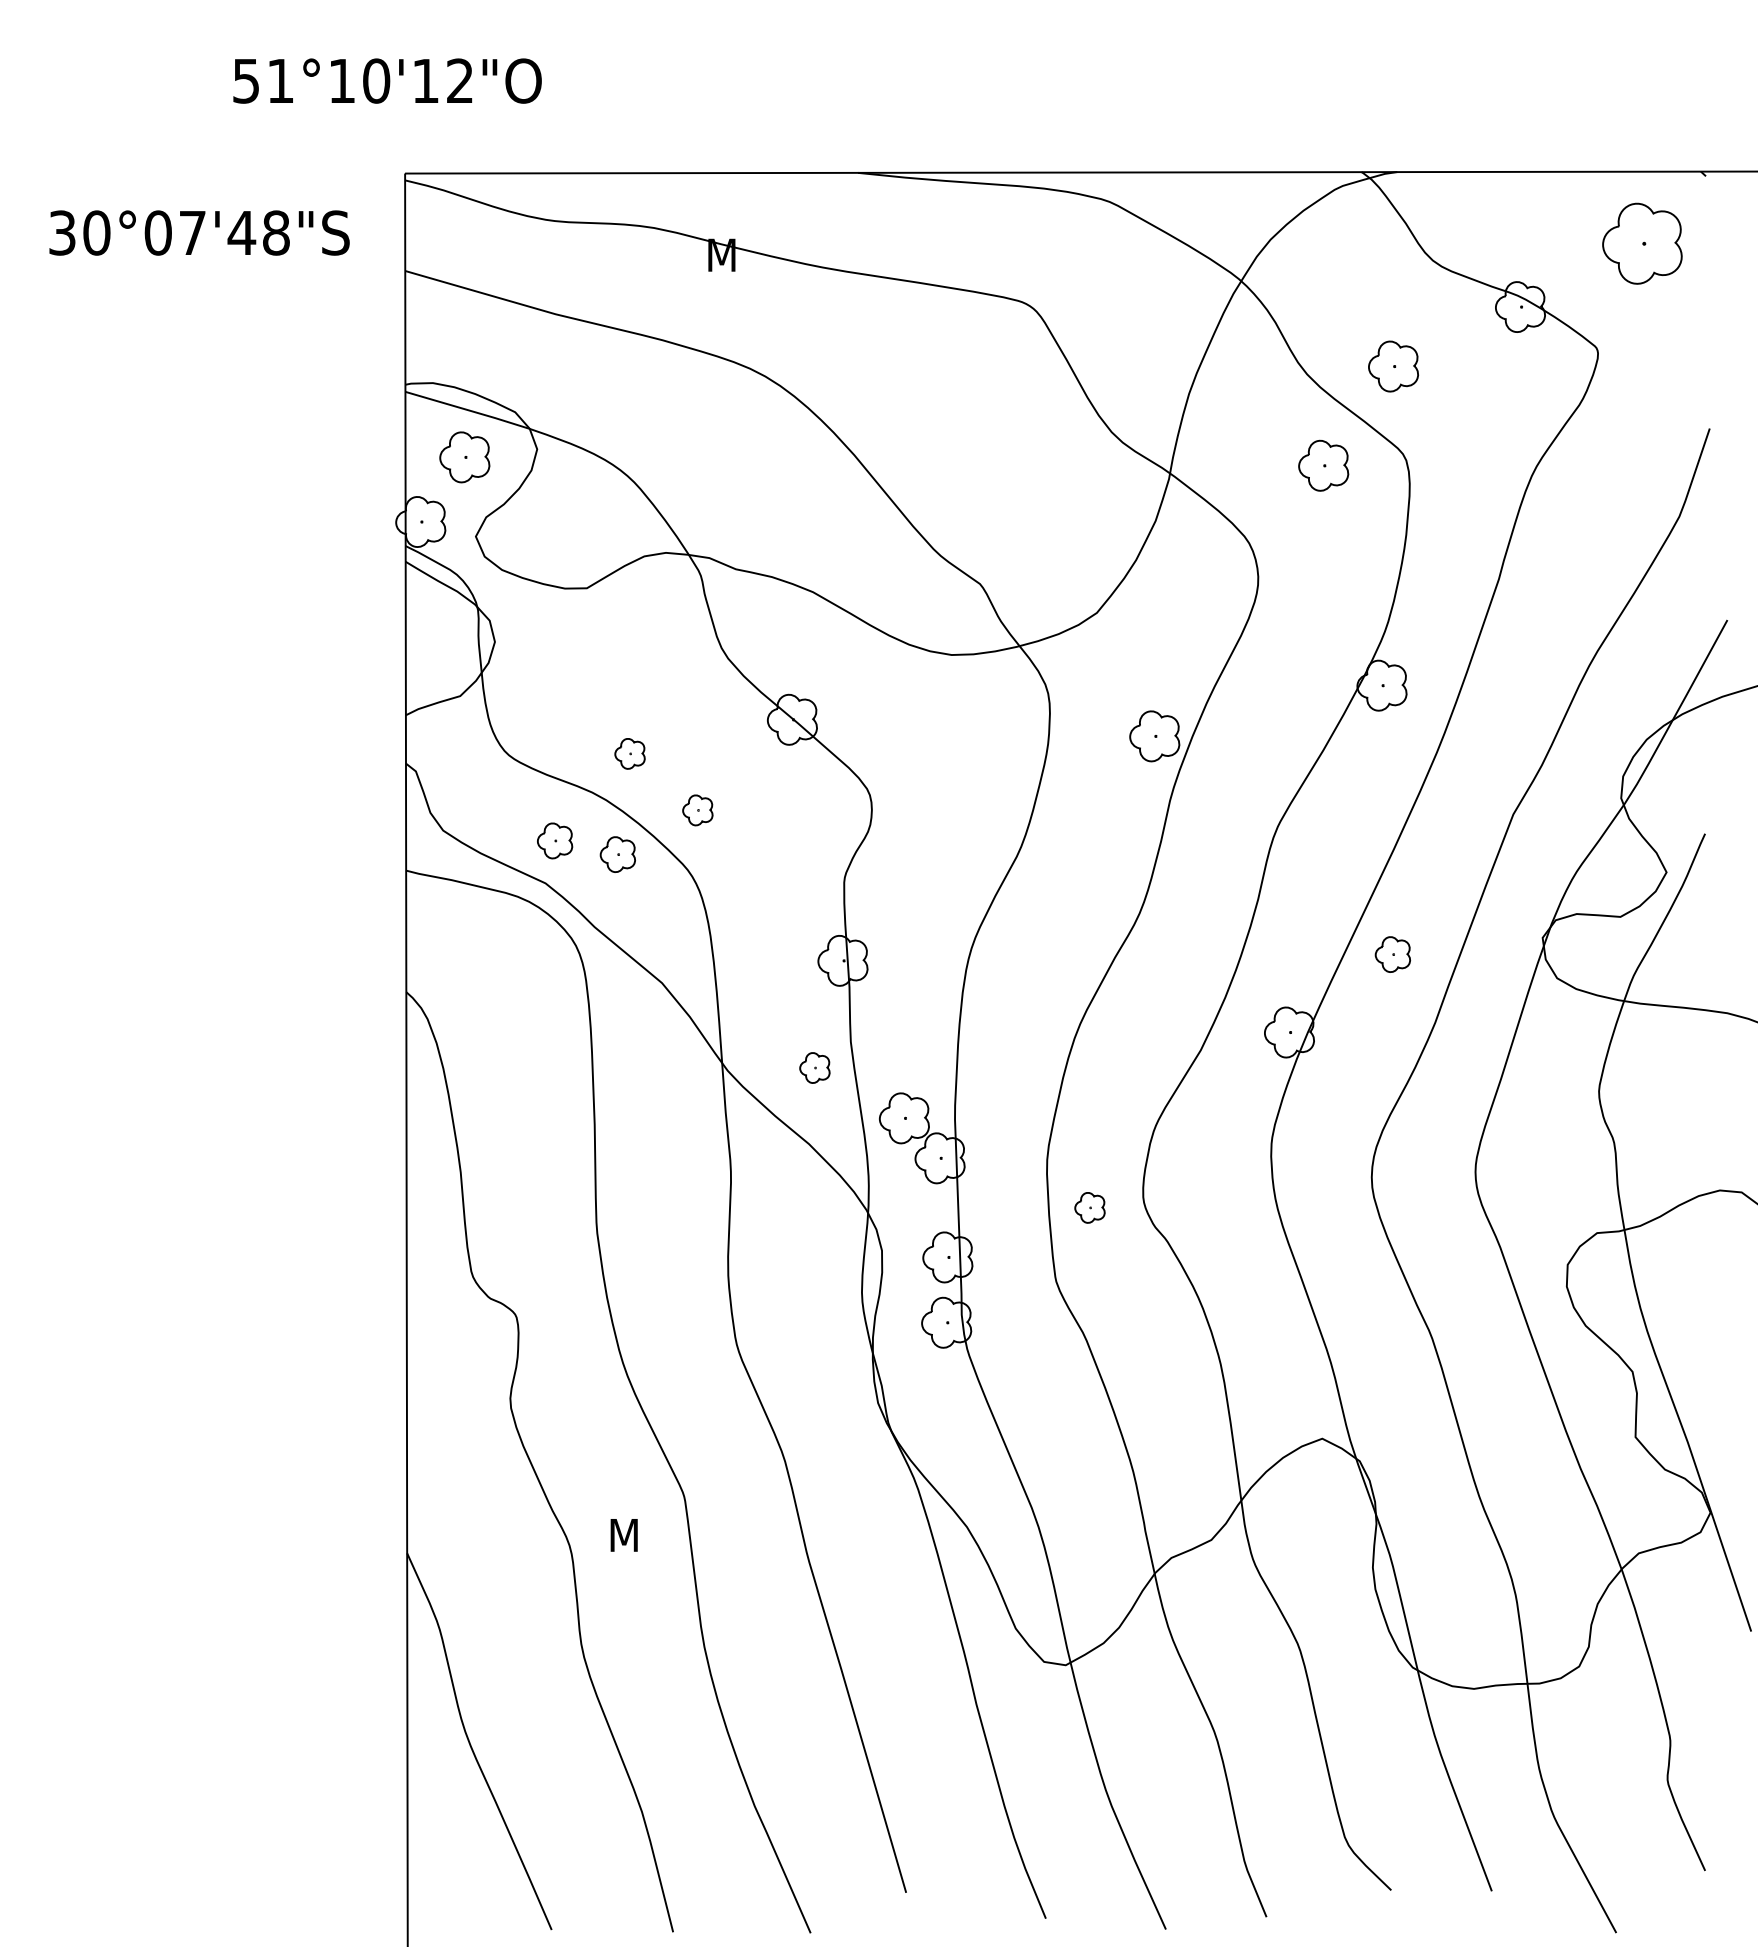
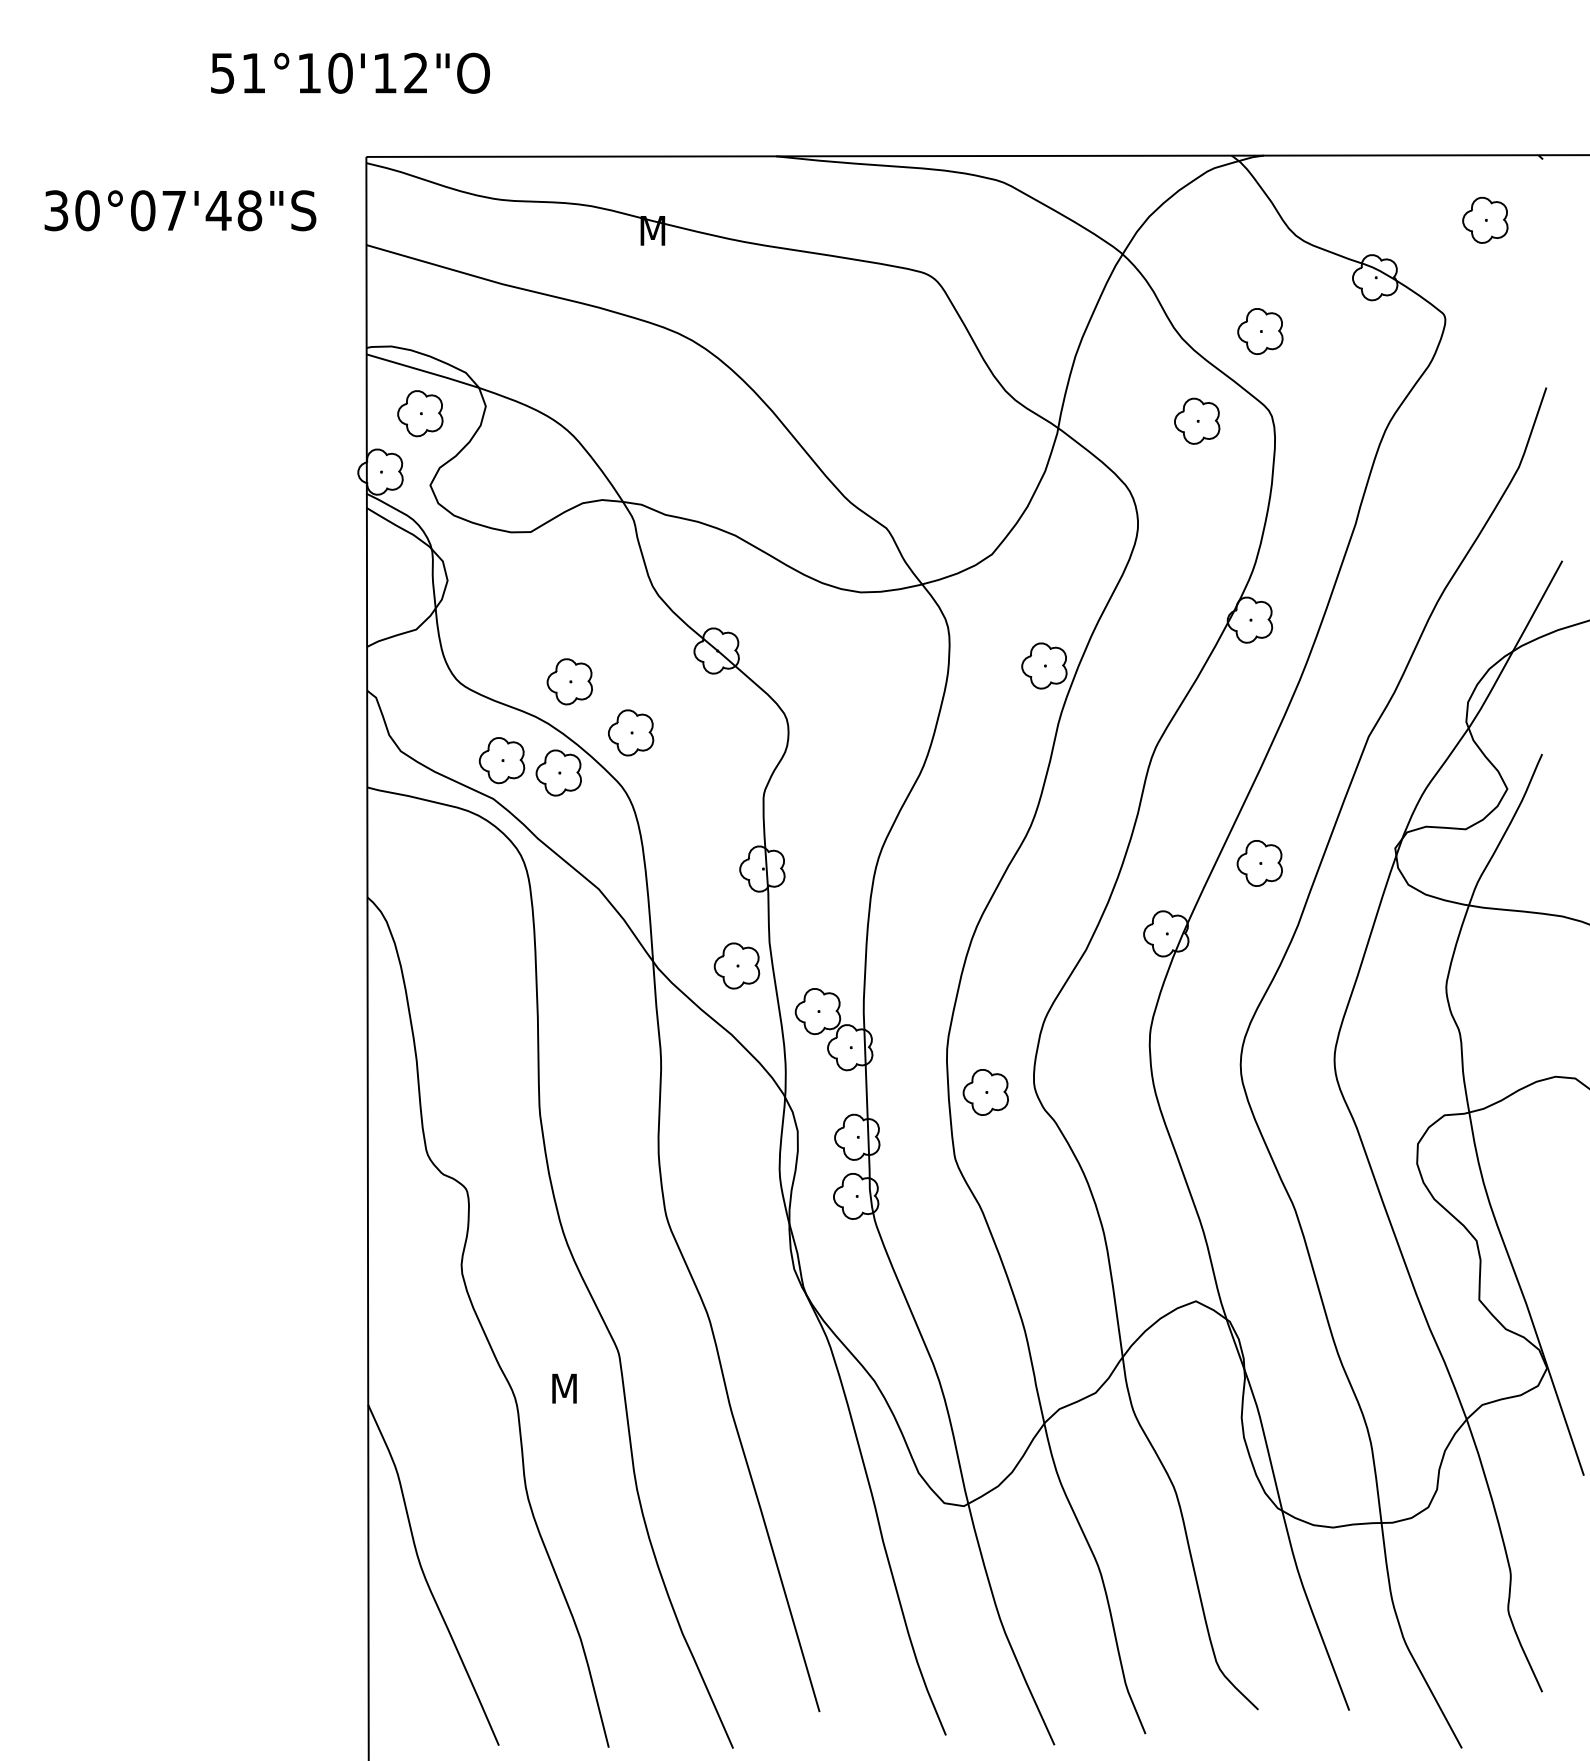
part: (1641, 243) -> (1484, 220), size x0.62
part: (629, 753) -> (569, 681), size x1.67
part: (697, 810) -> (630, 733), size x1.67
part: (554, 840) -> (501, 760), size x1.43
part: (617, 854) -> (558, 772), size x1.43
part: (1392, 954) -> (1259, 863), size x1.43
part: (814, 1067) -> (736, 965), size x1.67
part: (1089, 1207) -> (985, 1092), size x1.67

